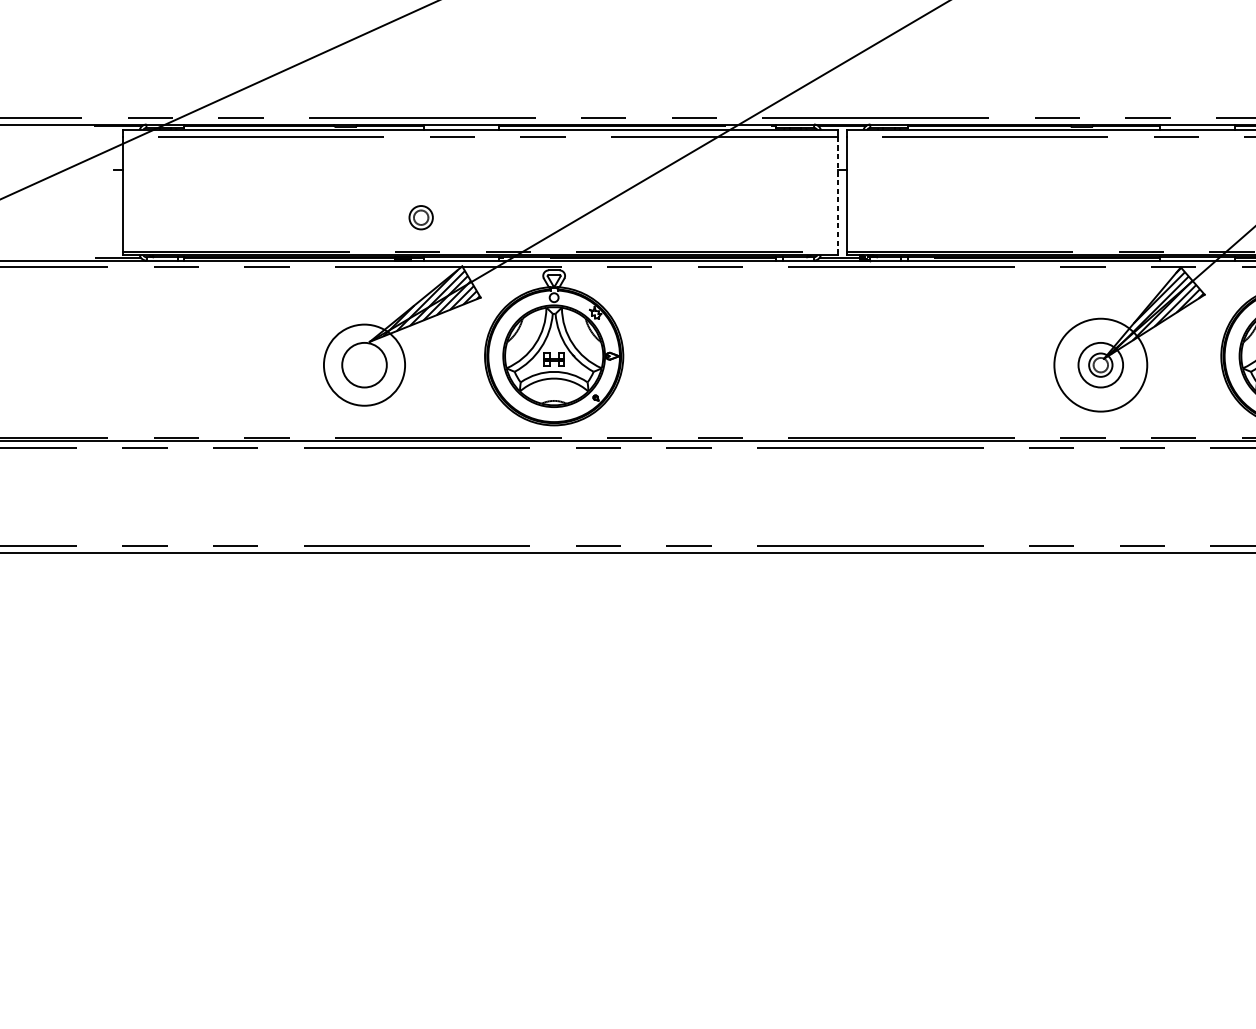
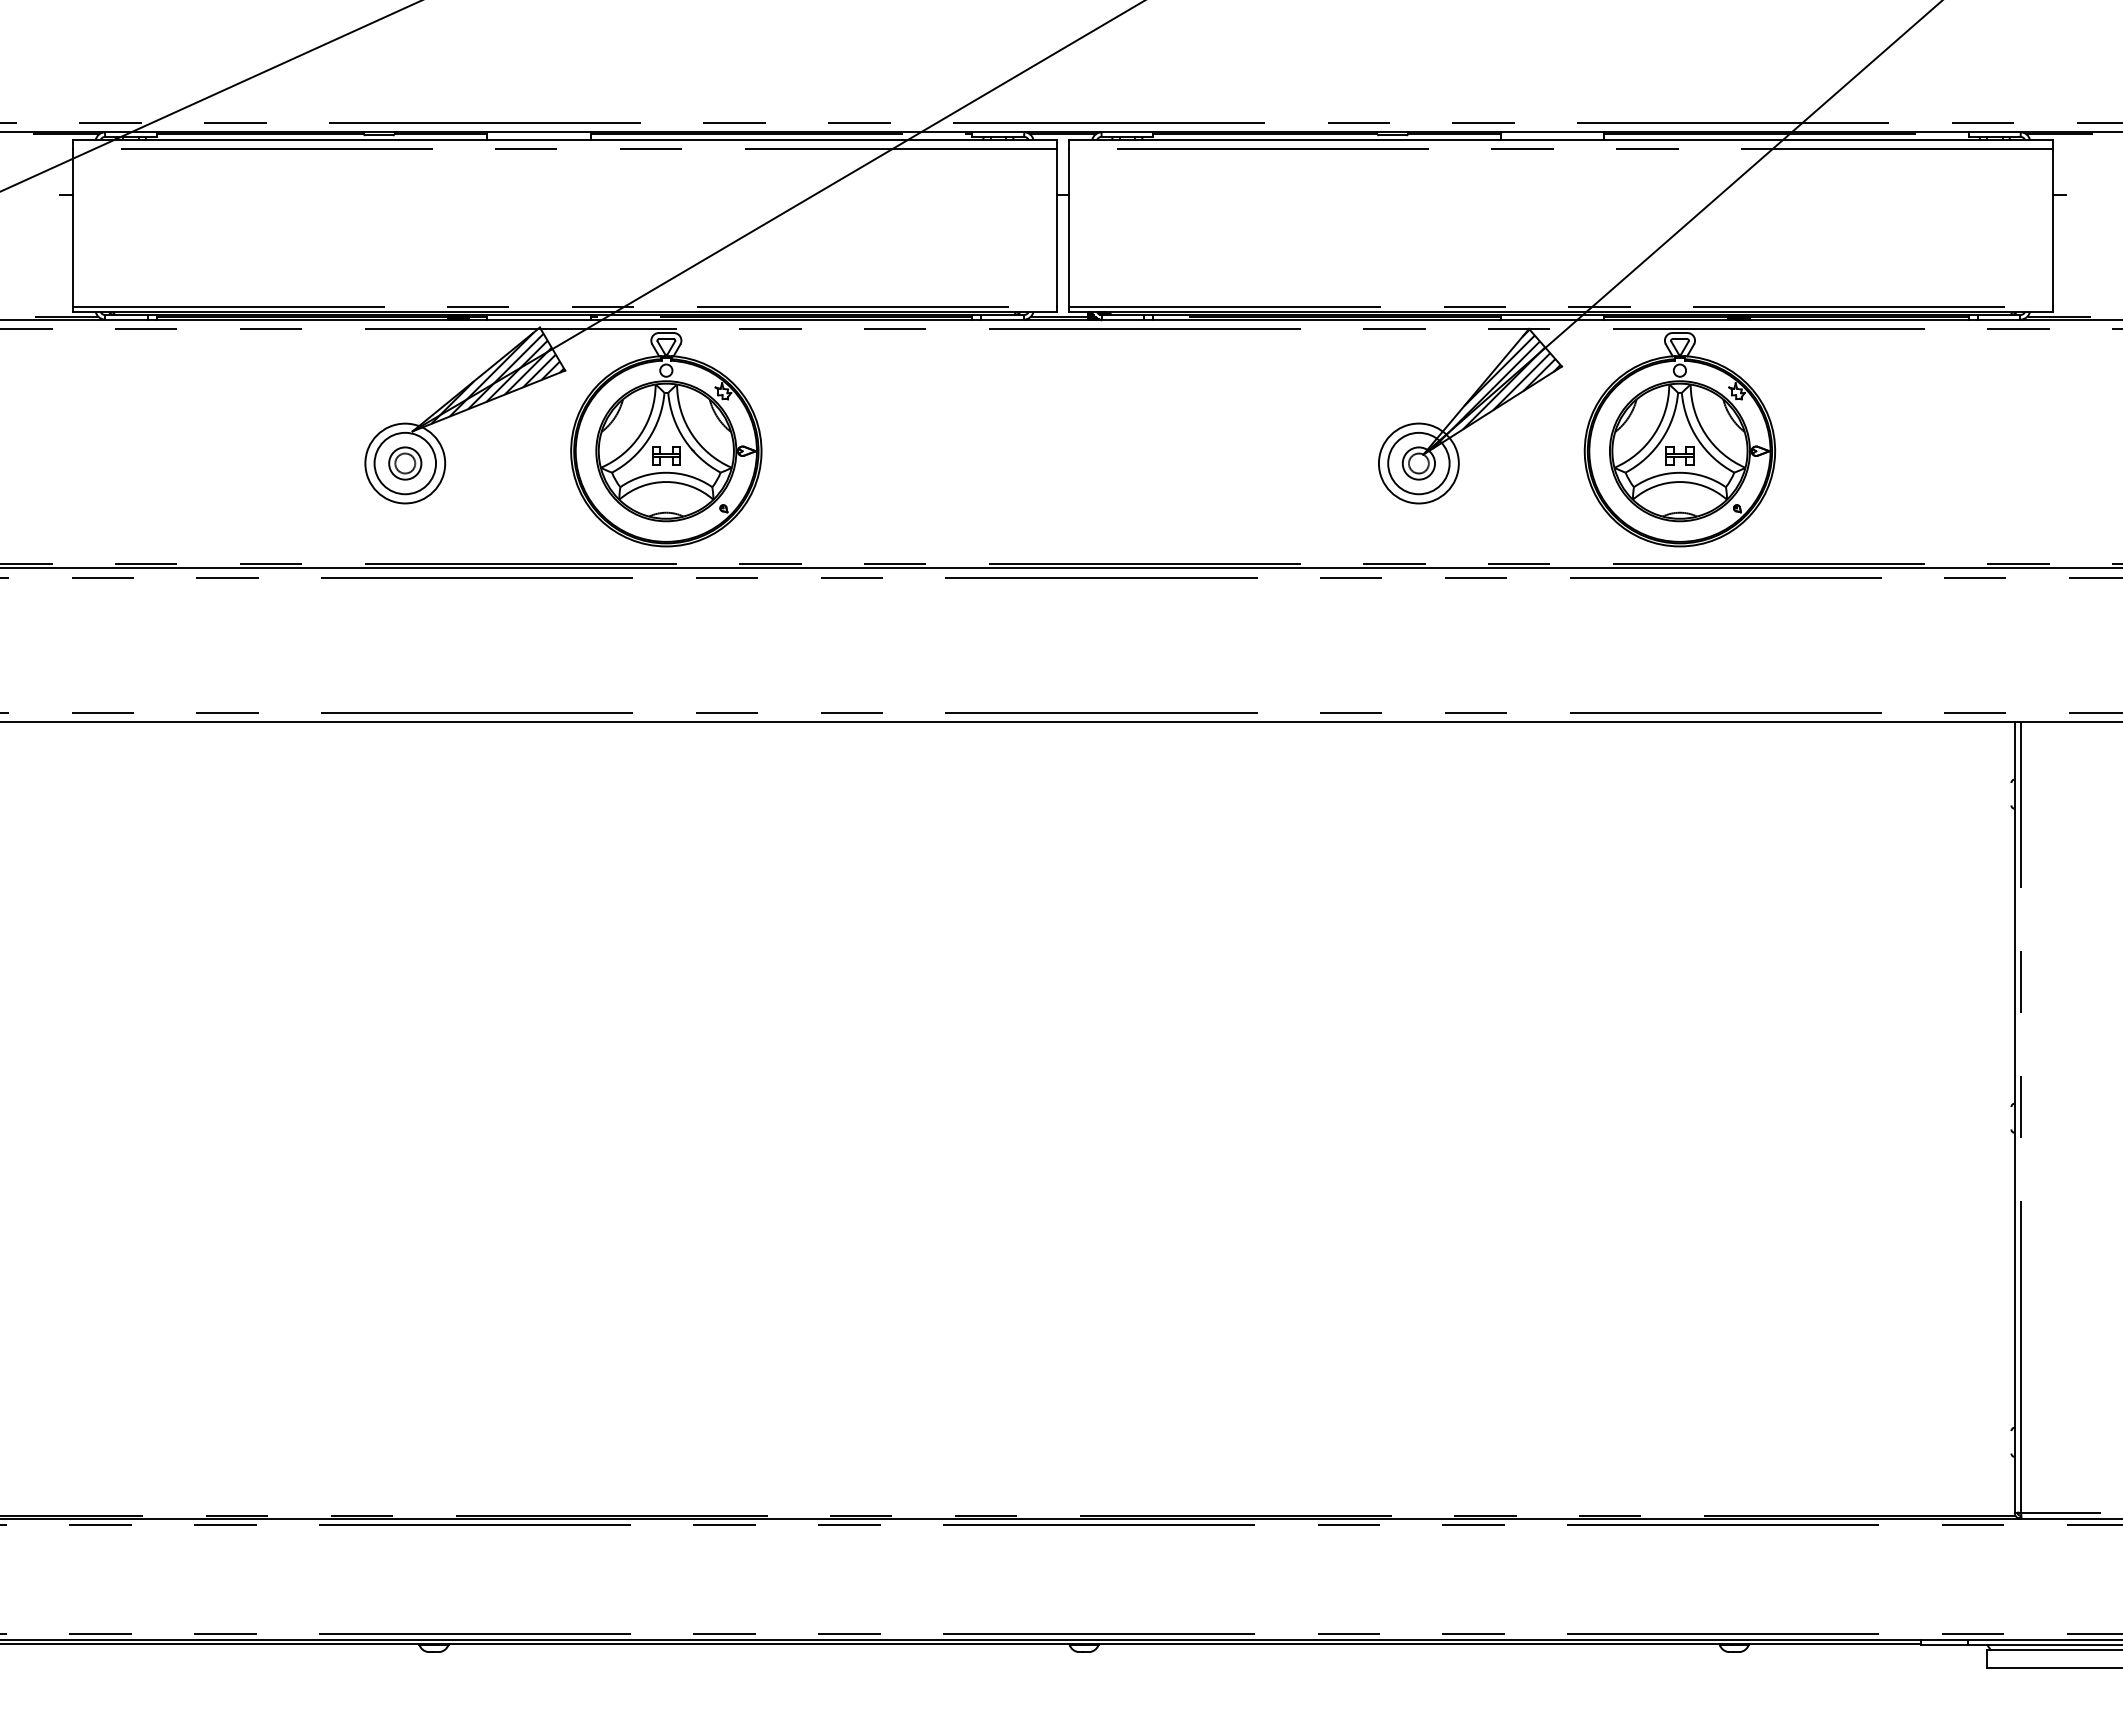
line: (837, 194) -> (1056, 228), dashed -> solid
part: (421, 217) -> (405, 463), moved
circle: (364, 365) -> (405, 463), size x0.71
circle: (1100, 365) -> (1418, 463), size x0.62

